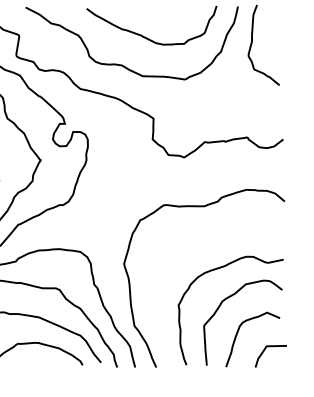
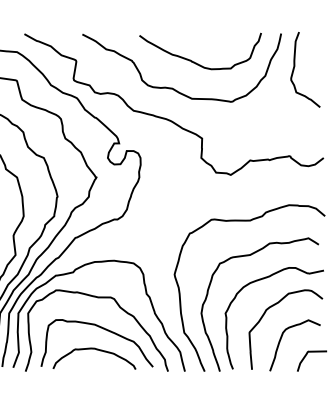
curve: (203, 244) -> (248, 256), added

